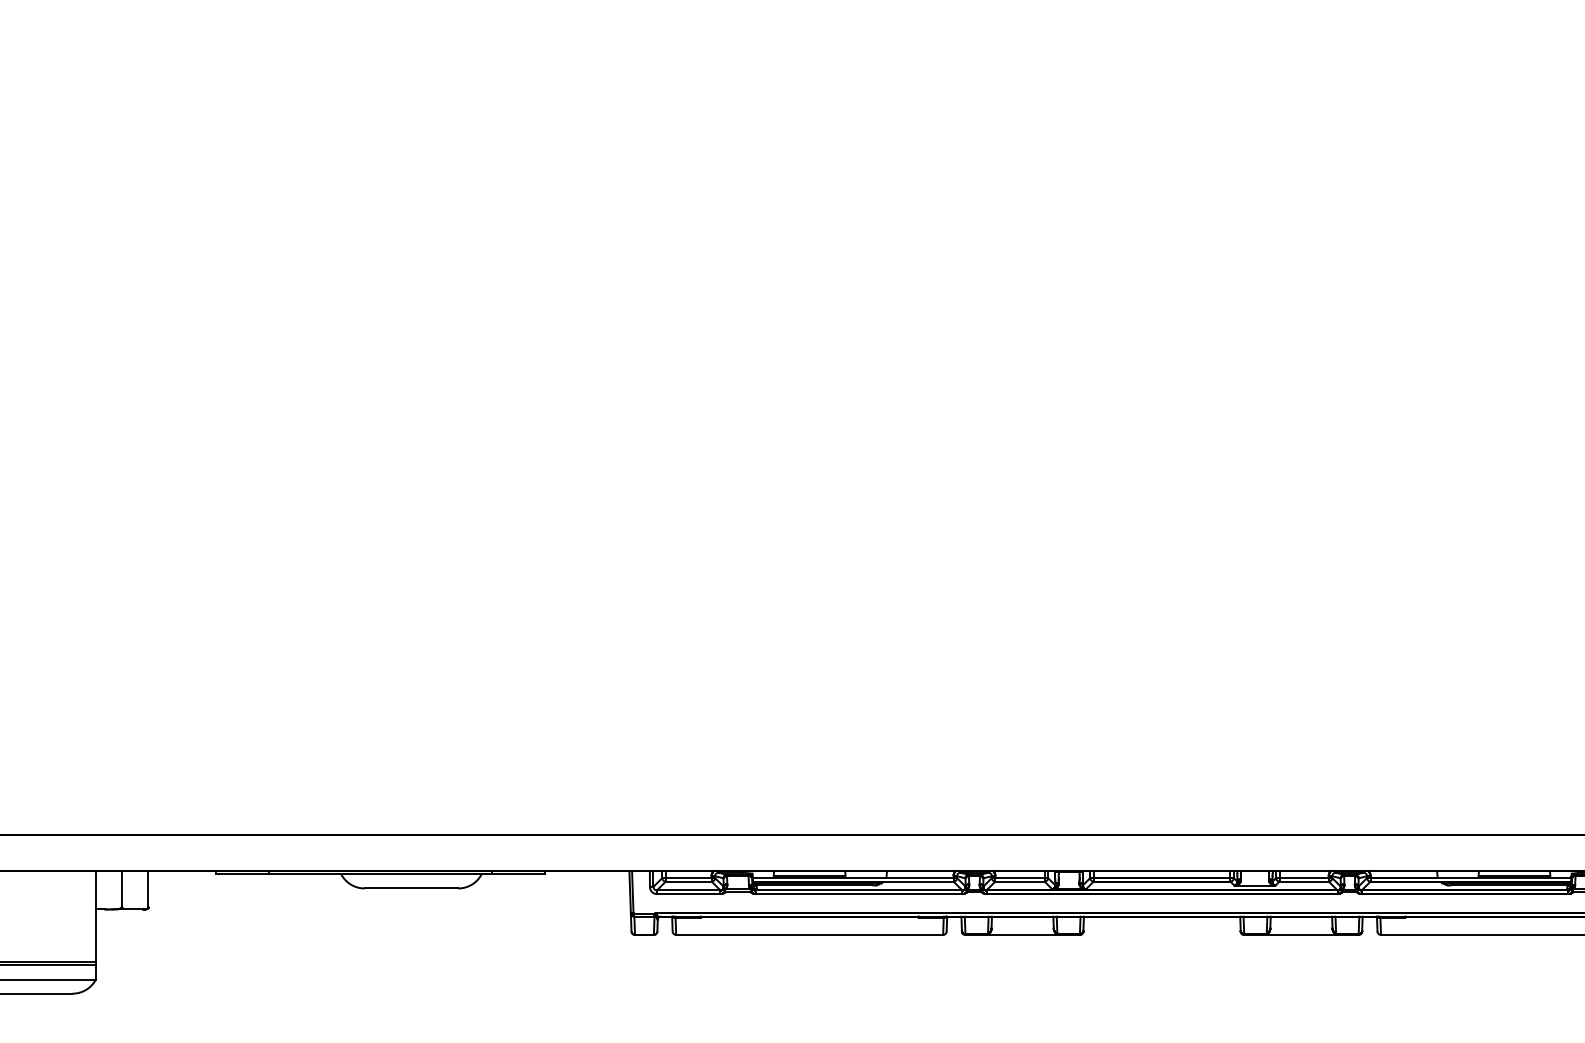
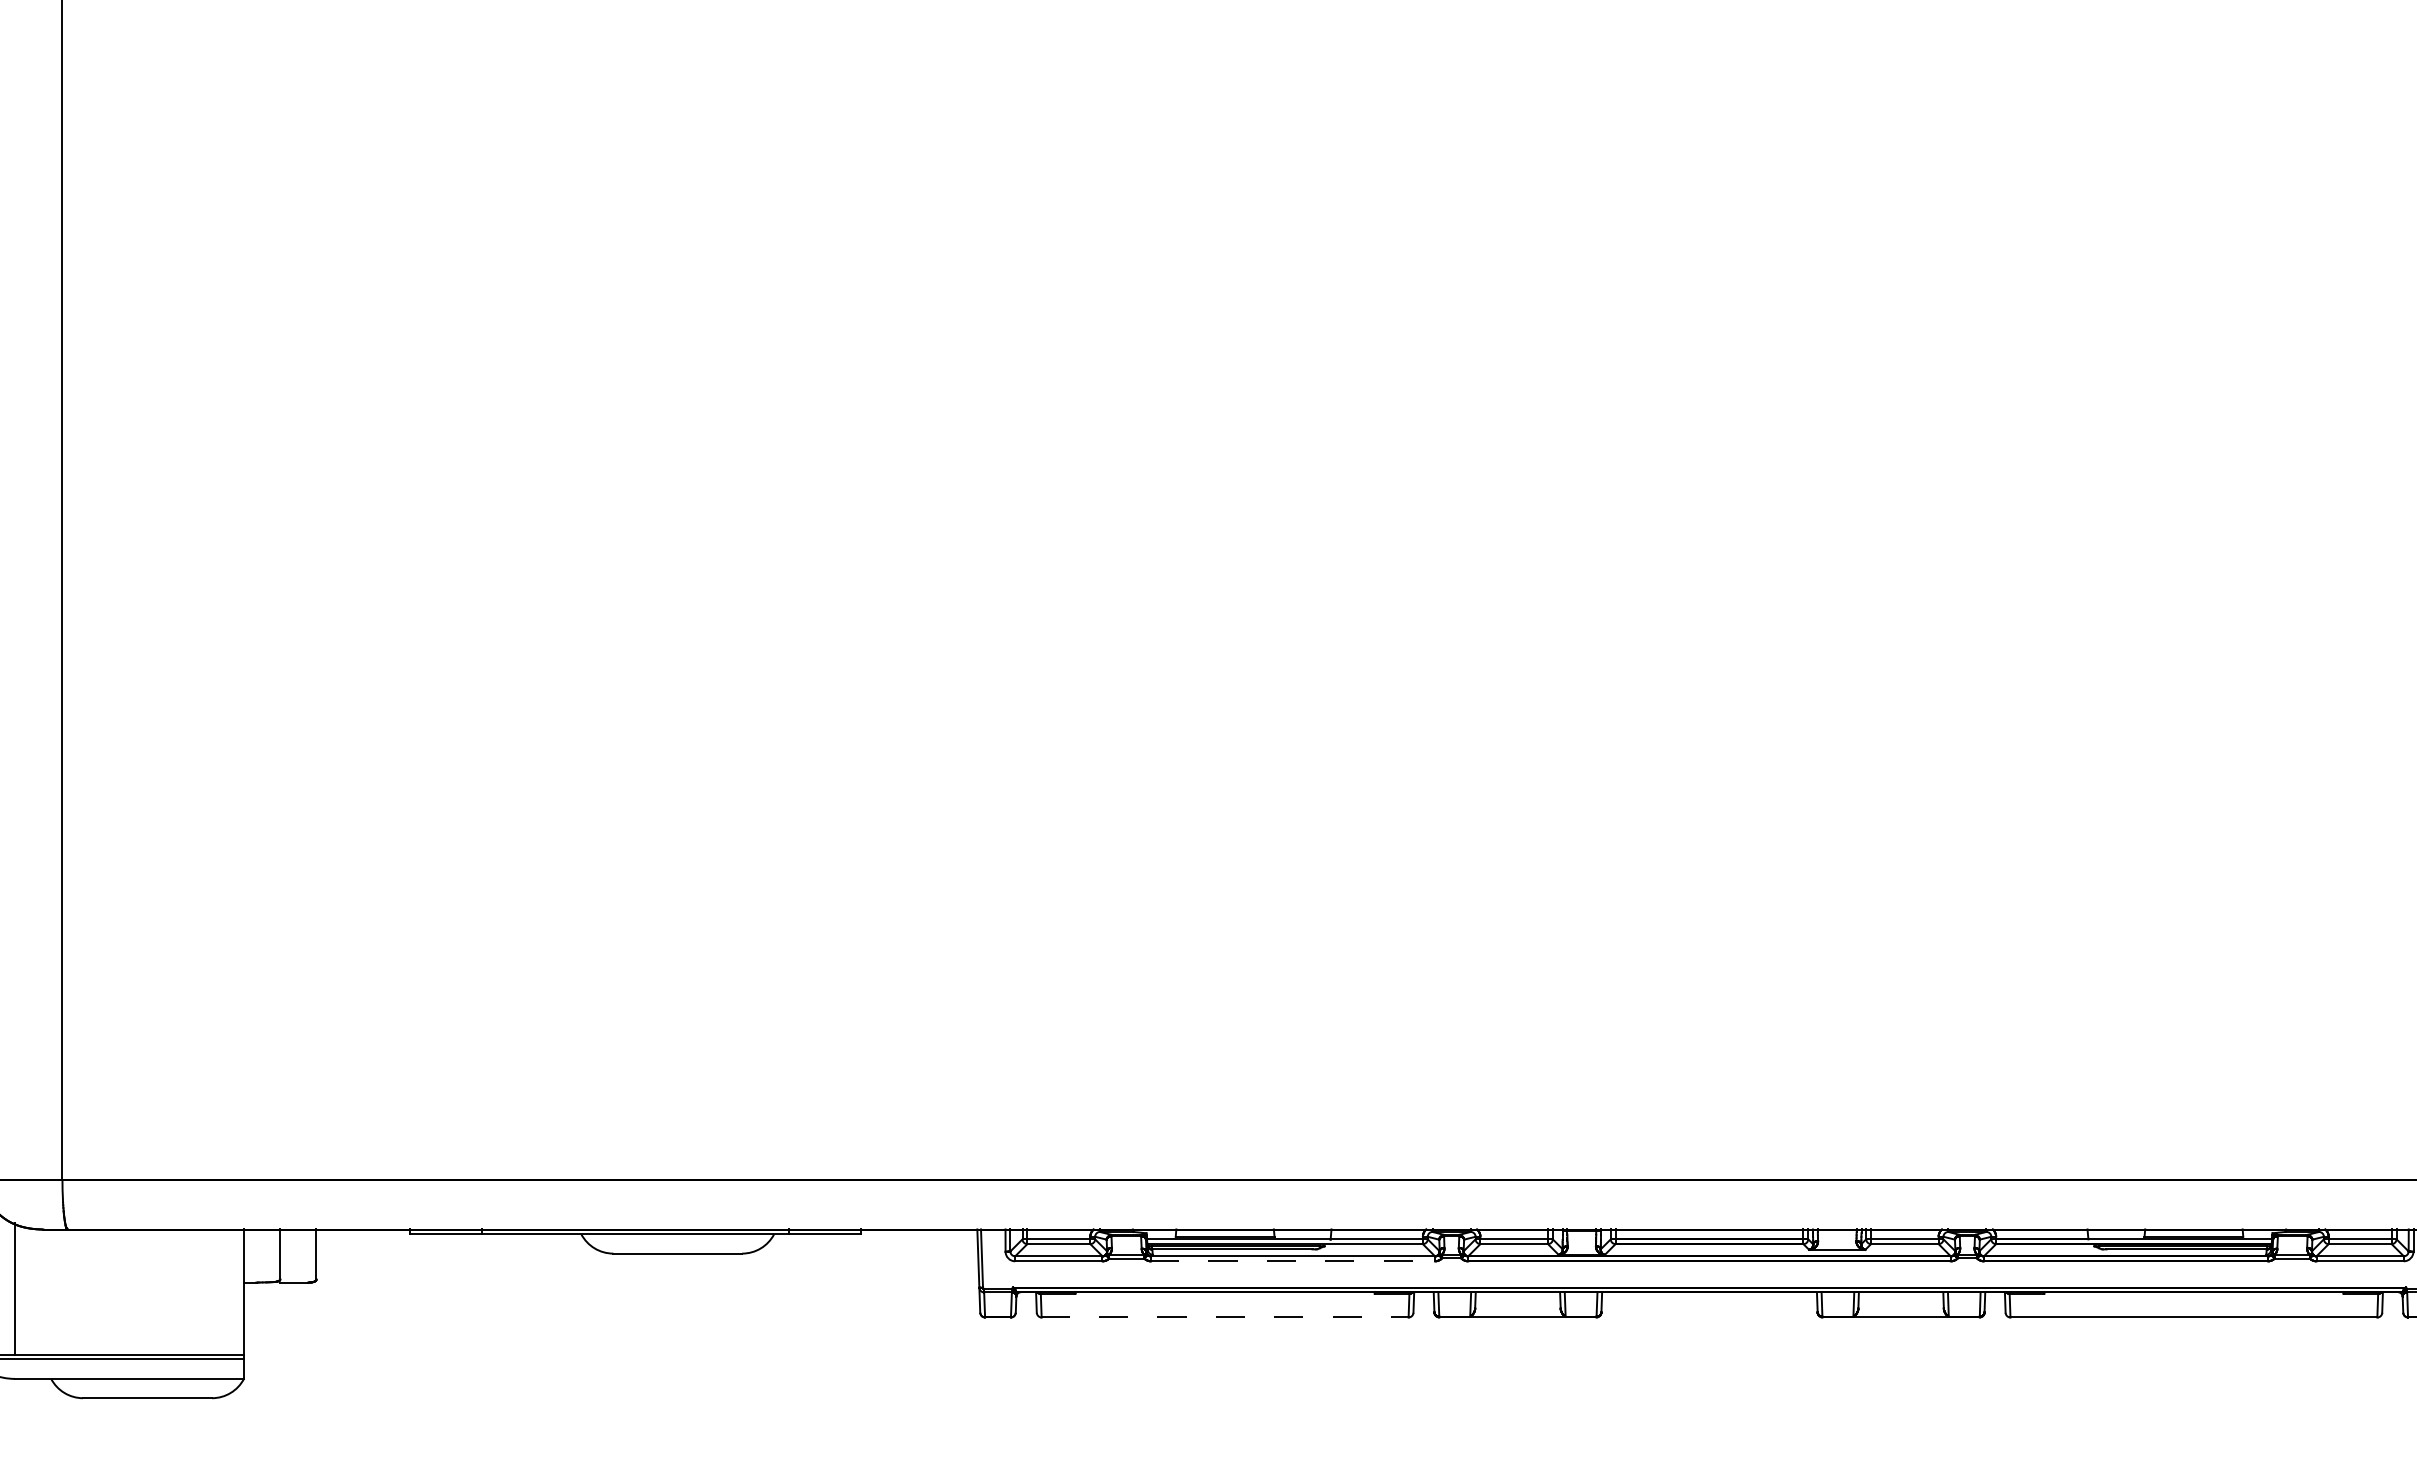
line: (859, 894) -> (1293, 1261), solid -> dashed
line: (809, 934) -> (1225, 1317), solid -> dashed

